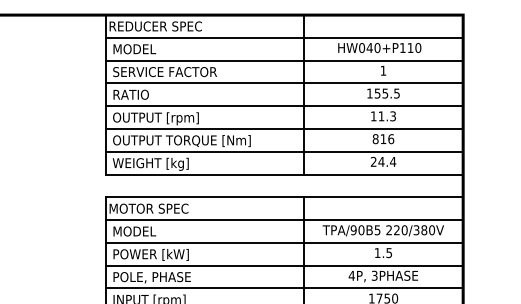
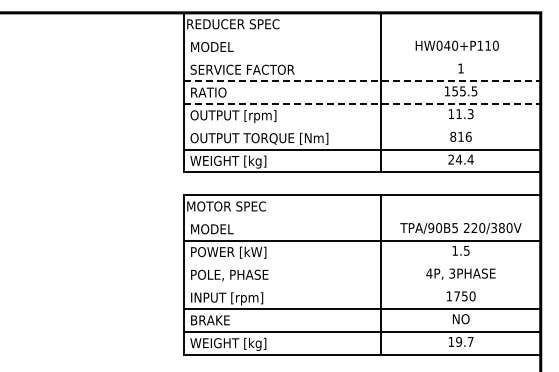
line: (283, 37) -> (361, 35), removed
line: (283, 60) -> (361, 58), removed
line: (284, 83) -> (362, 81), solid -> dashed
line: (284, 105) -> (362, 103), solid -> dashed
line: (283, 128) -> (361, 126), removed
line: (283, 219) -> (361, 217), removed
line: (283, 265) -> (361, 263), removed
line: (283, 288) -> (361, 286), removed

